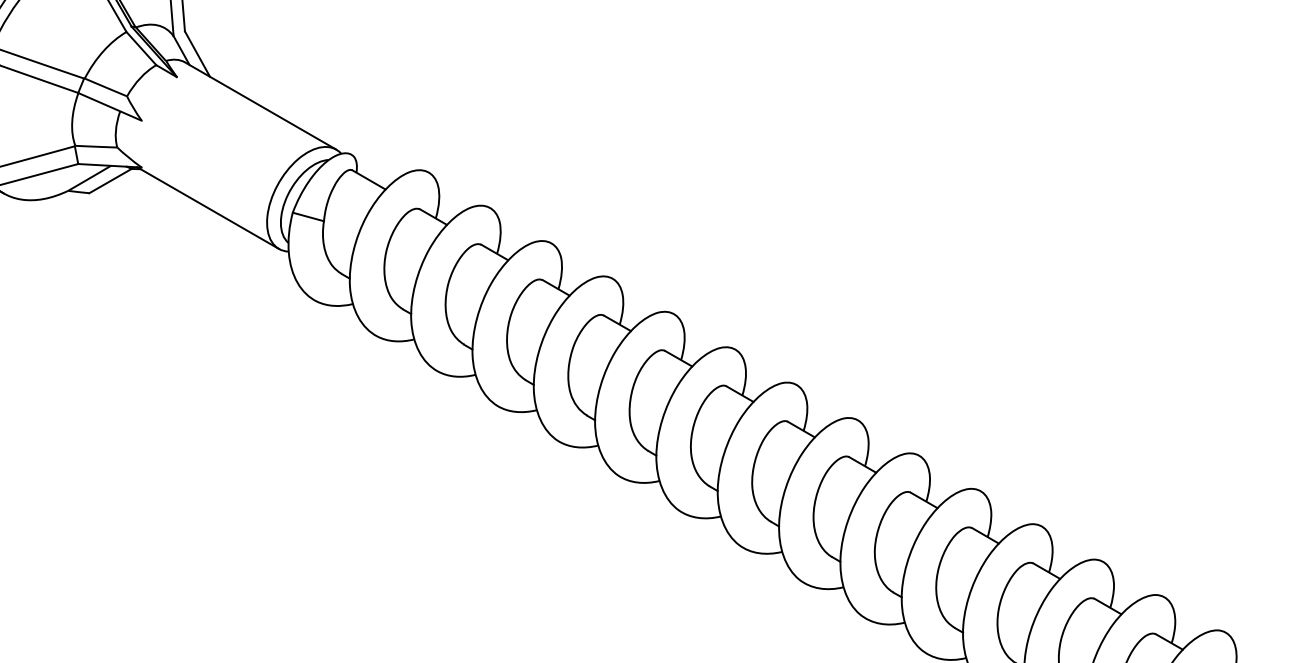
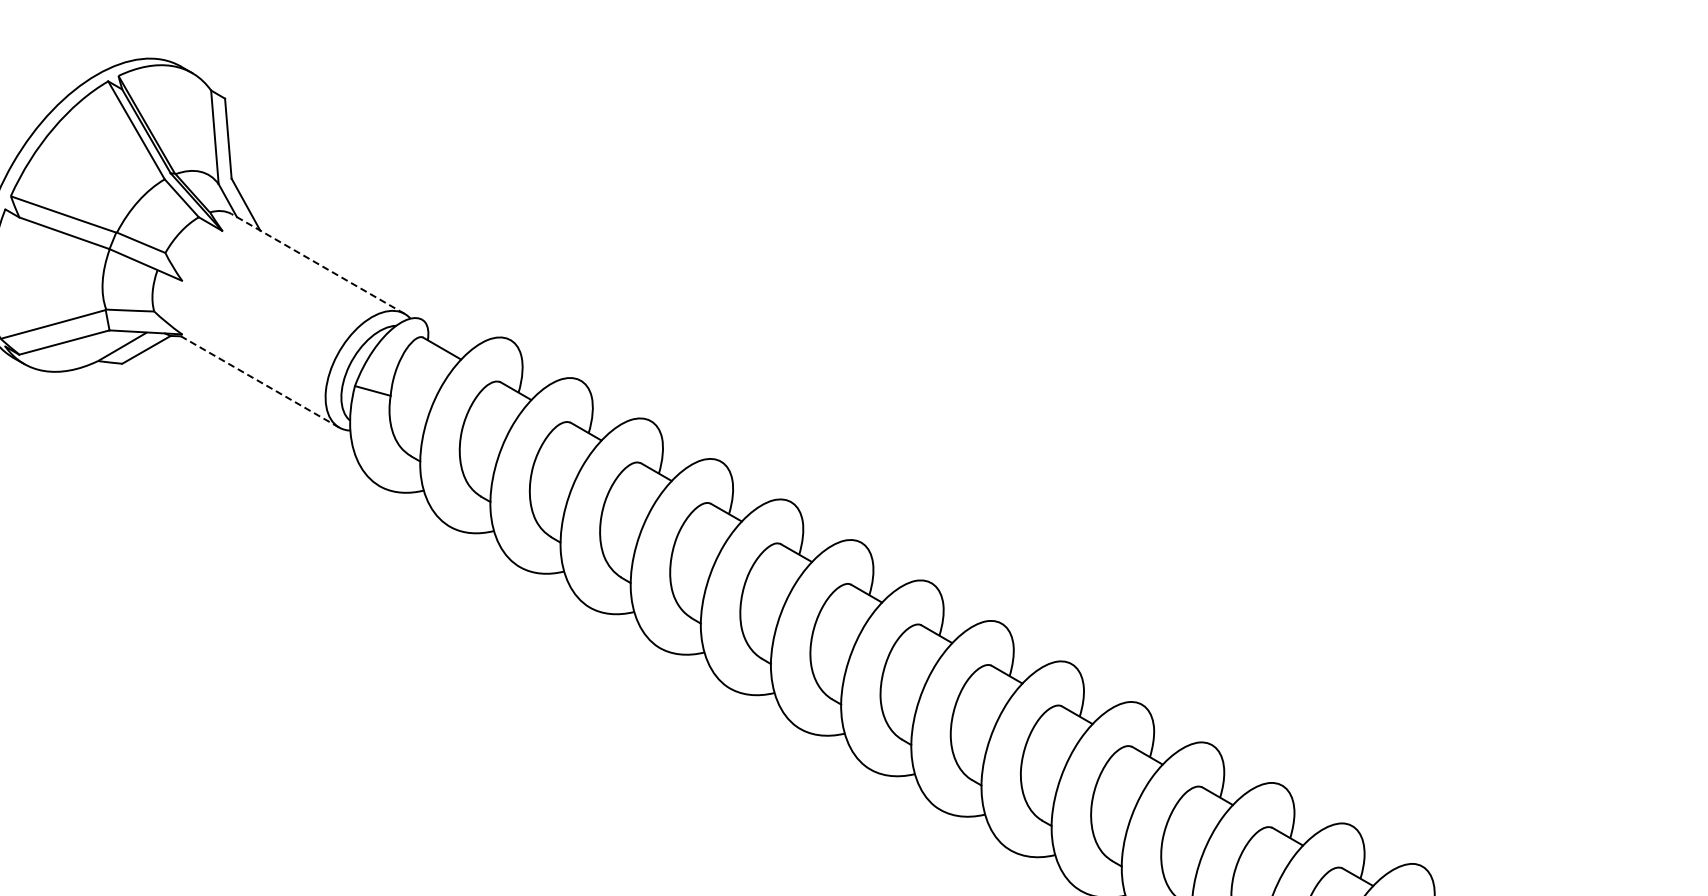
line: (260, 105) -> (318, 263), solid -> dashed
line: (208, 207) -> (258, 380), solid -> dashed

